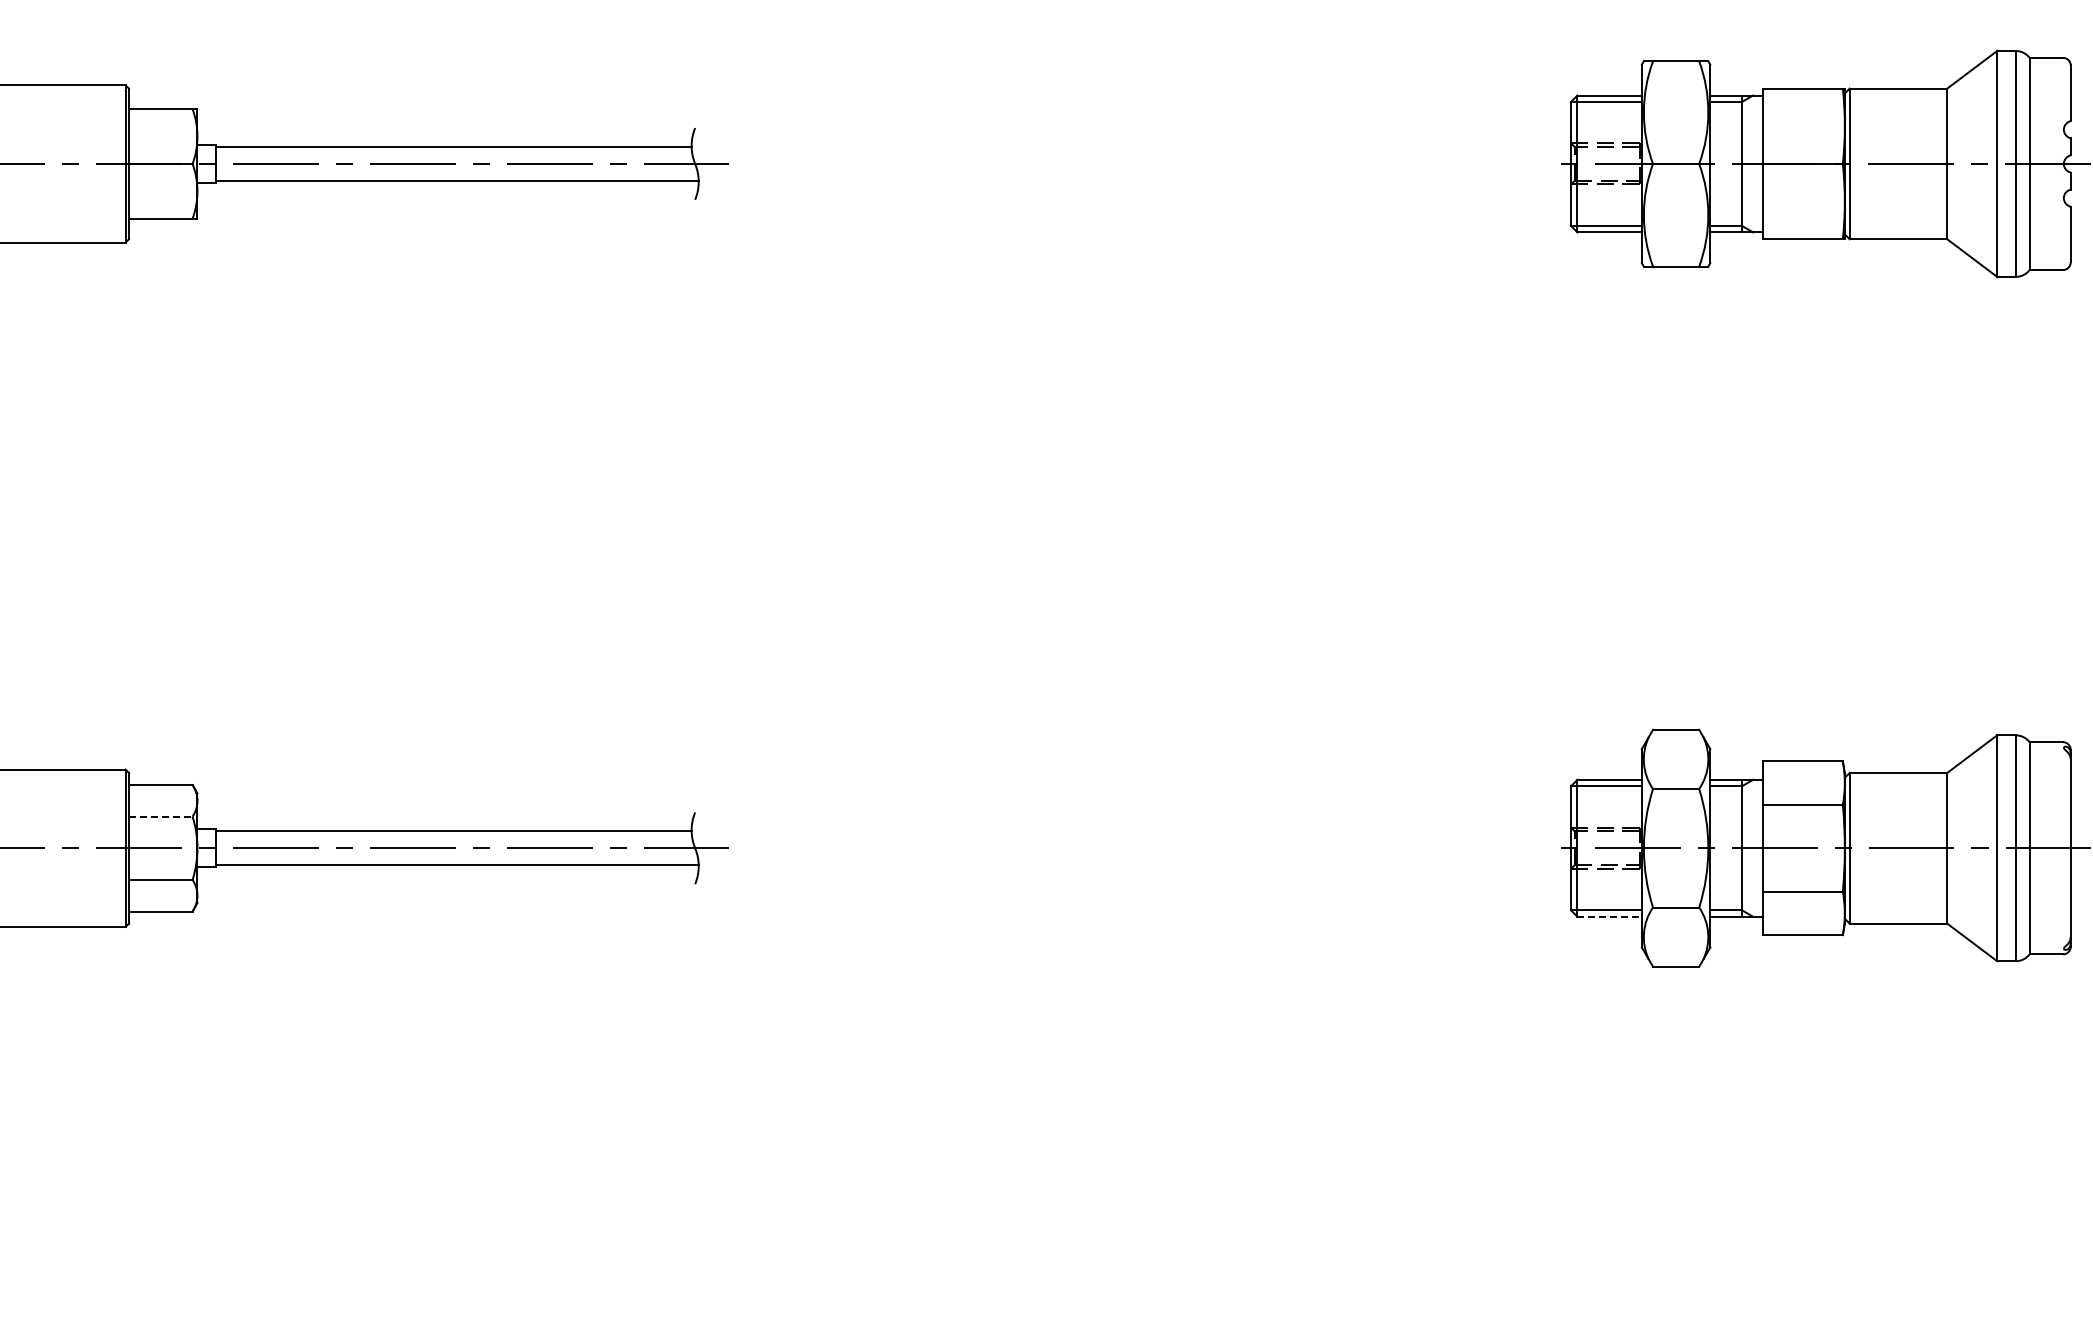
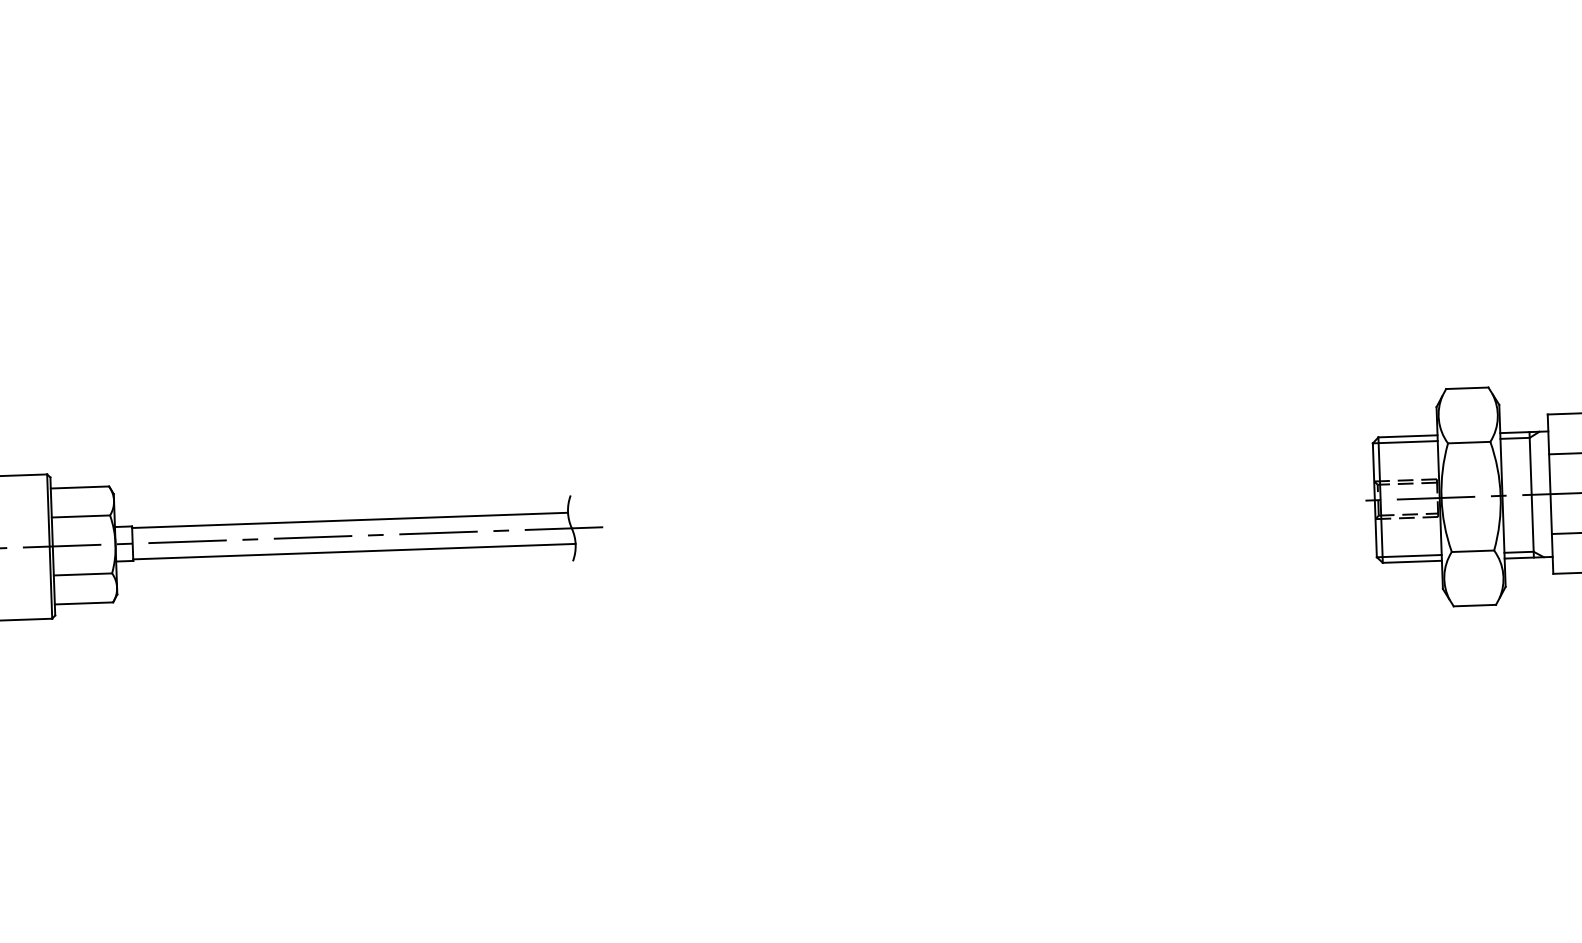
line: (160, 816) -> (80, 516), dashed -> solid
line: (1610, 916) -> (1413, 561), dashed -> solid

